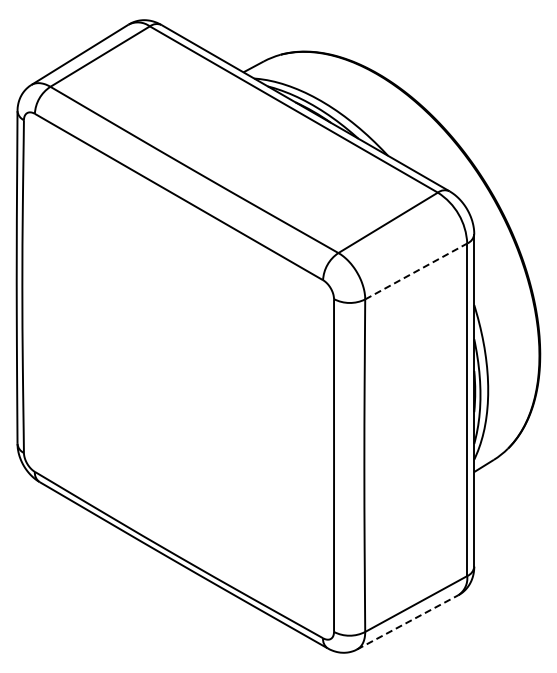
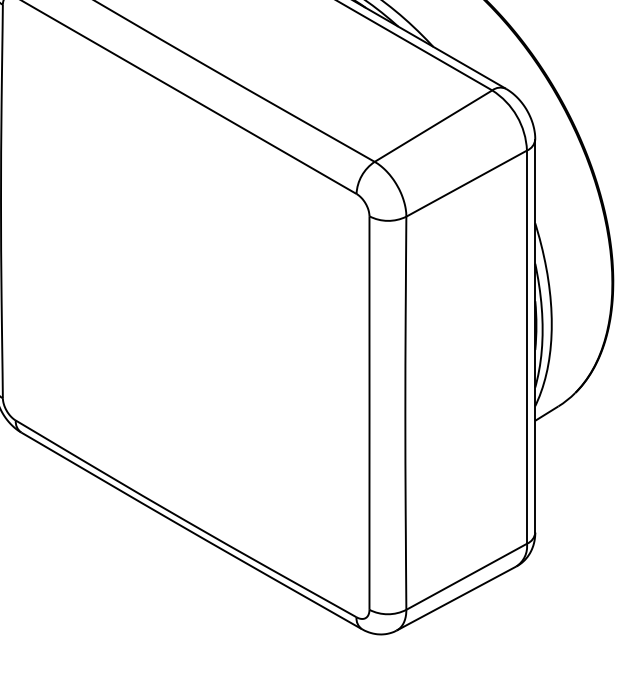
line: (416, 271) -> (466, 183), dashed -> solid
line: (408, 622) -> (457, 598), dashed -> solid

